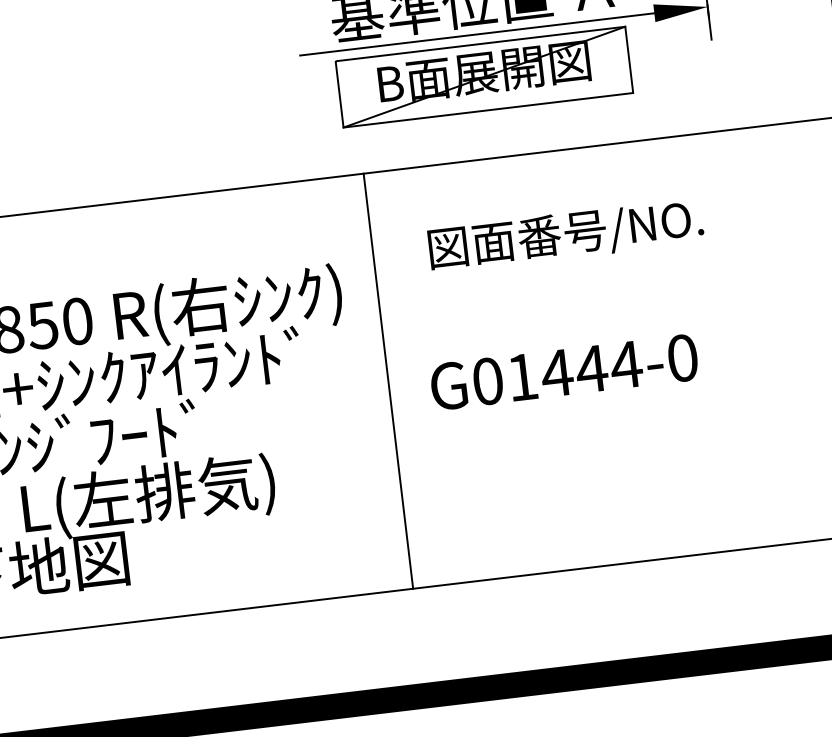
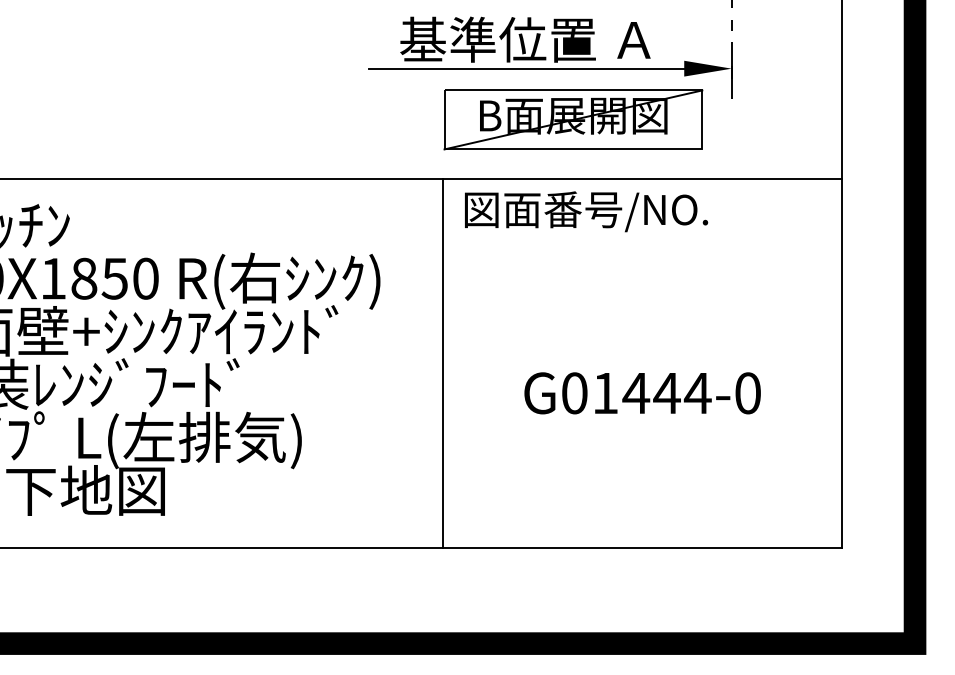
part: (484, 76) -> (573, 119), moved
text: (566, 235) -> (586, 211), moved
text: (564, 372) -> (642, 393), moved
line: (388, 380) -> (443, 363), moved

